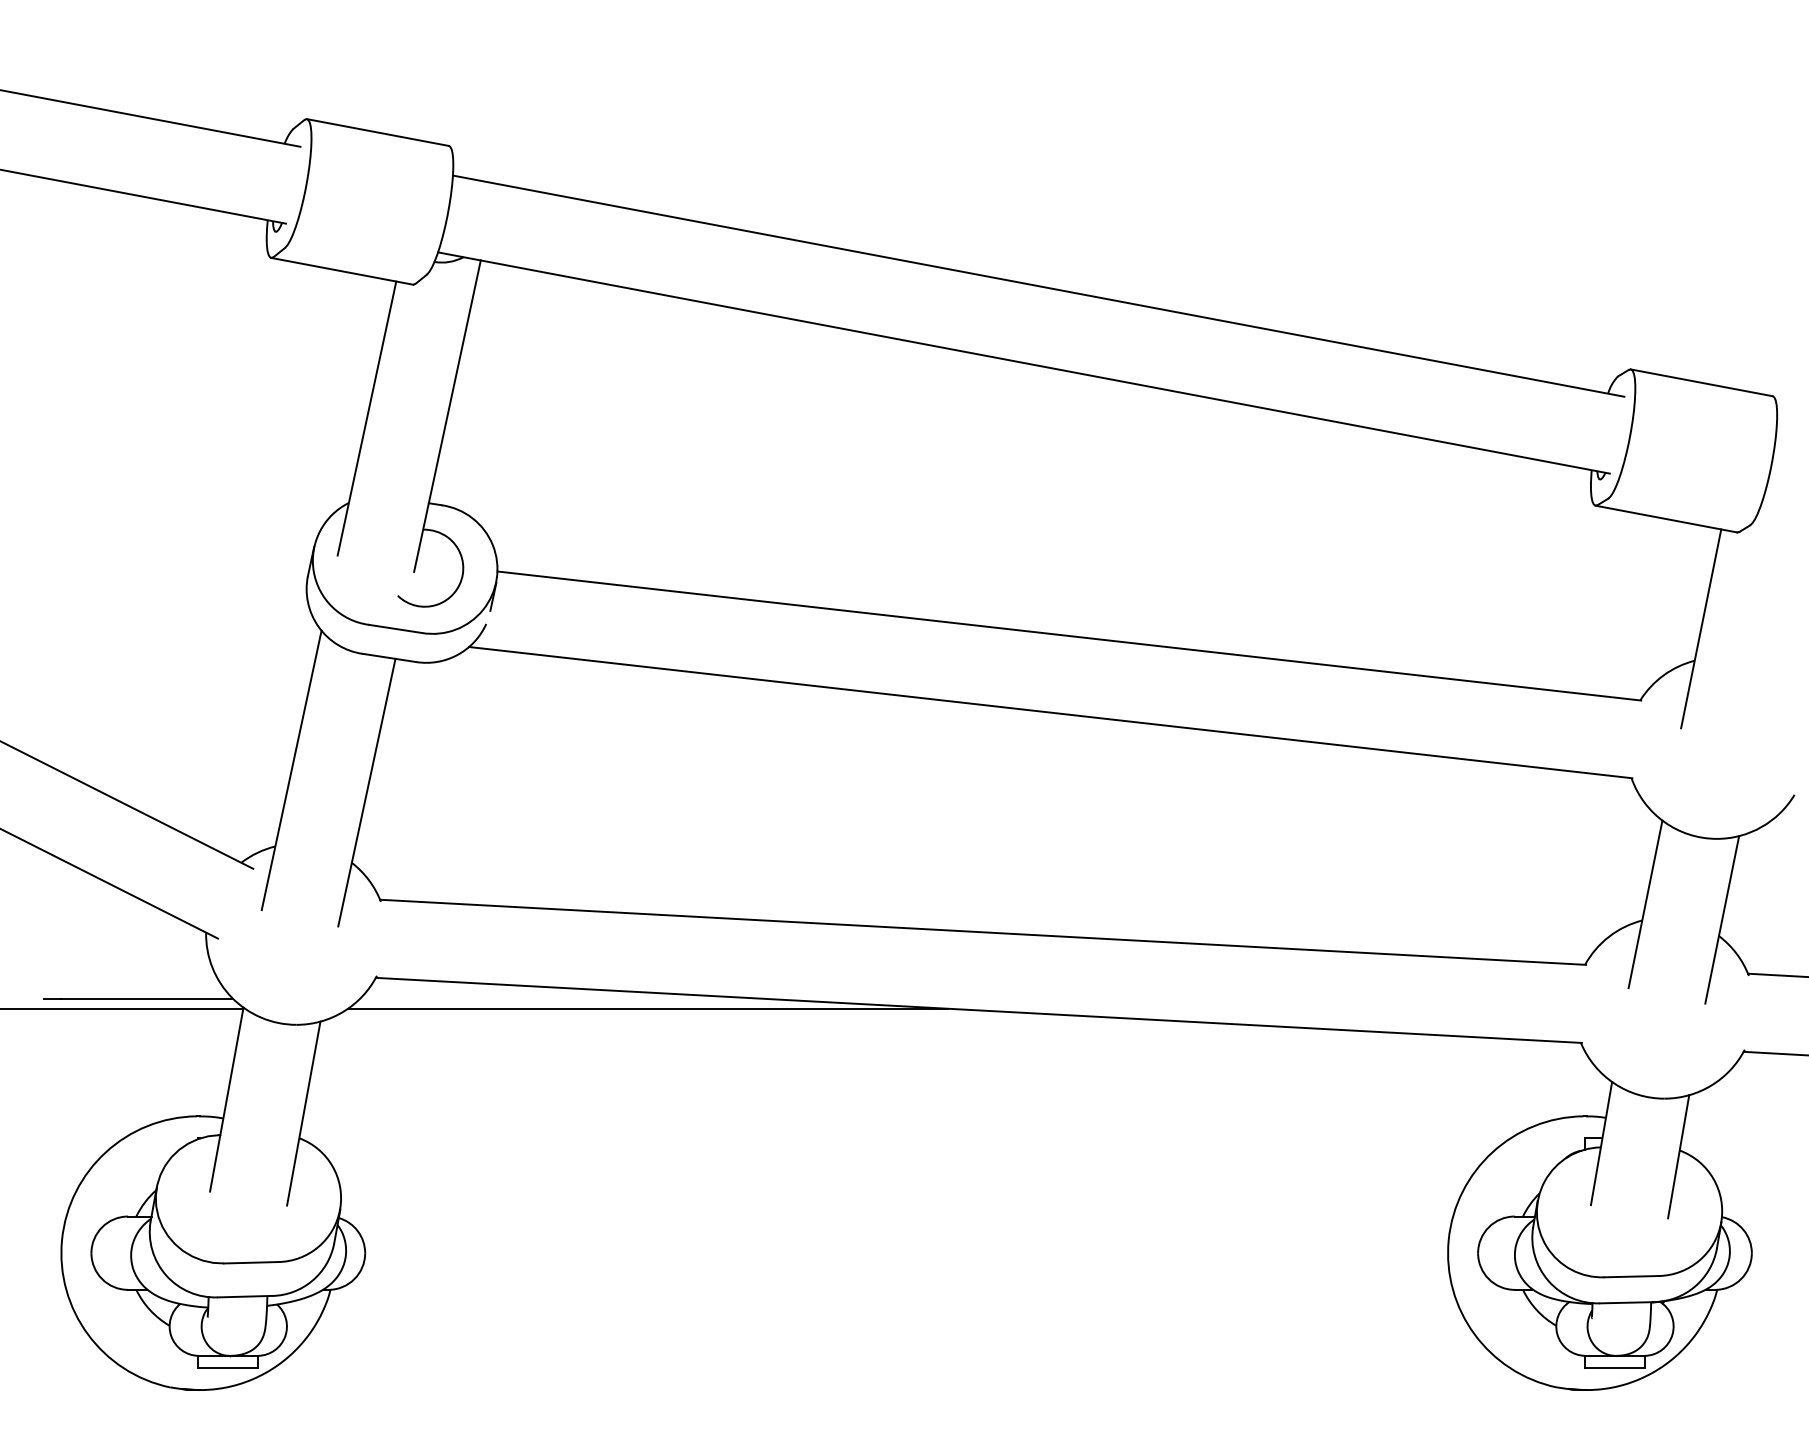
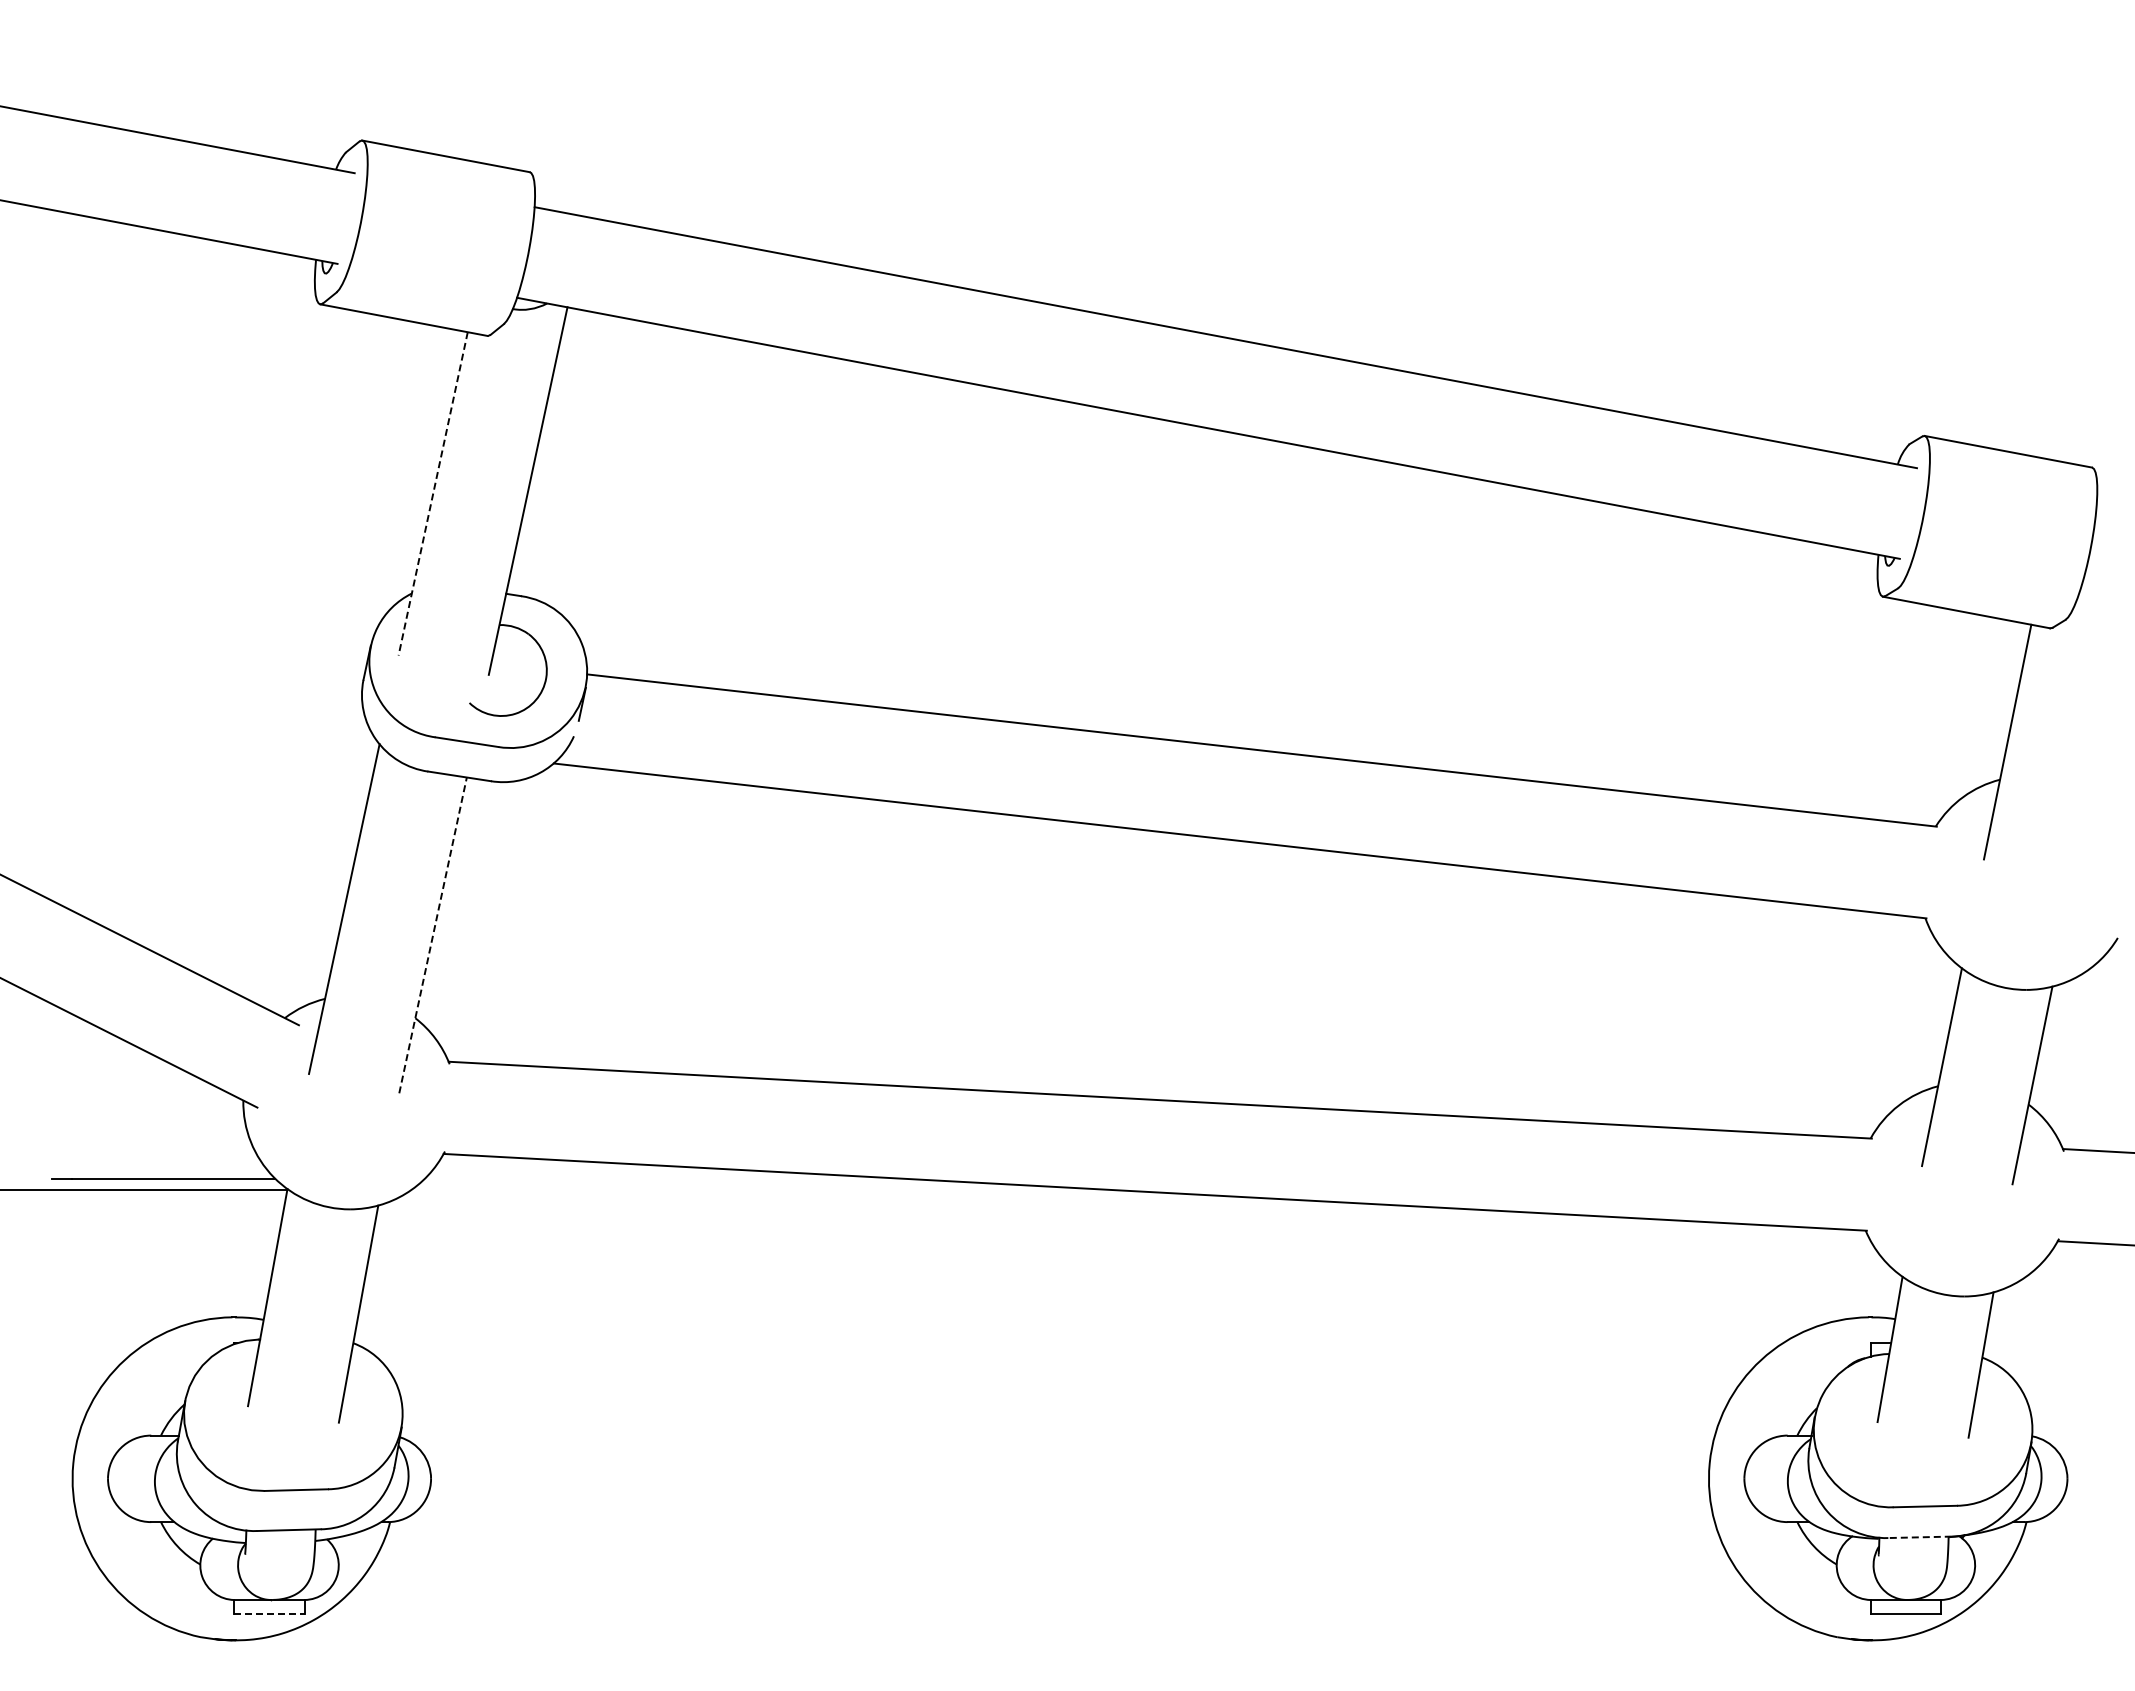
line: (367, 419) -> (433, 494), solid -> dashed
line: (367, 791) -> (433, 934), solid -> dashed
line: (647, 1008) -> (764, 1190), removed
line: (1627, 1302) -> (1920, 1537), solid -> dashed
line: (229, 1368) -> (270, 1614), solid -> dashed

